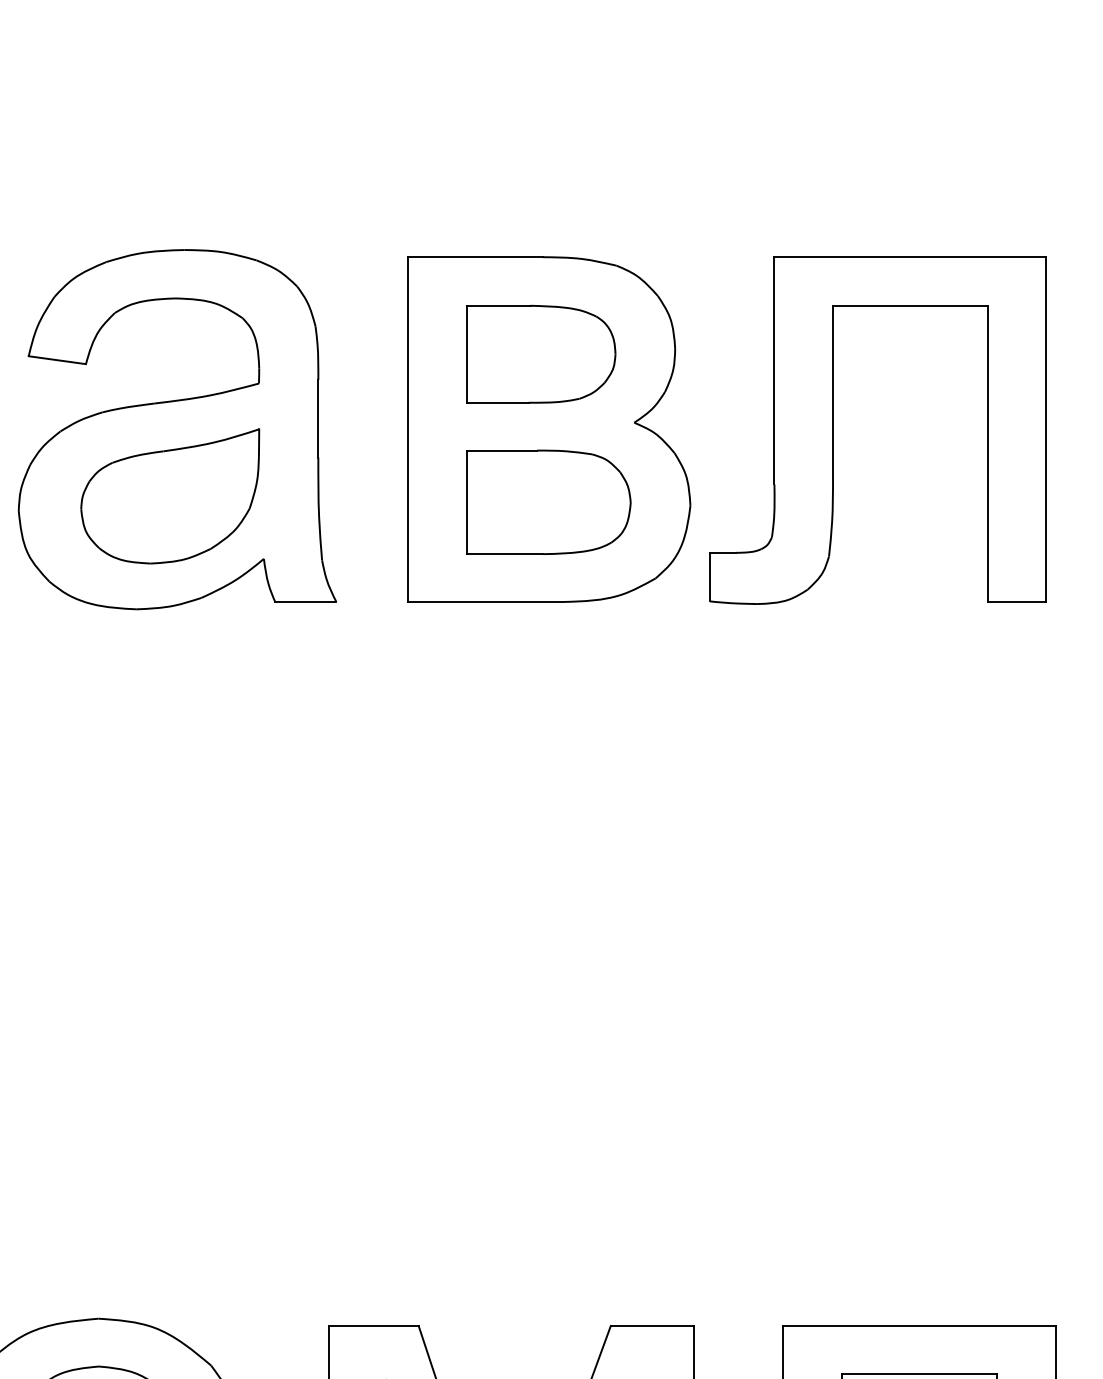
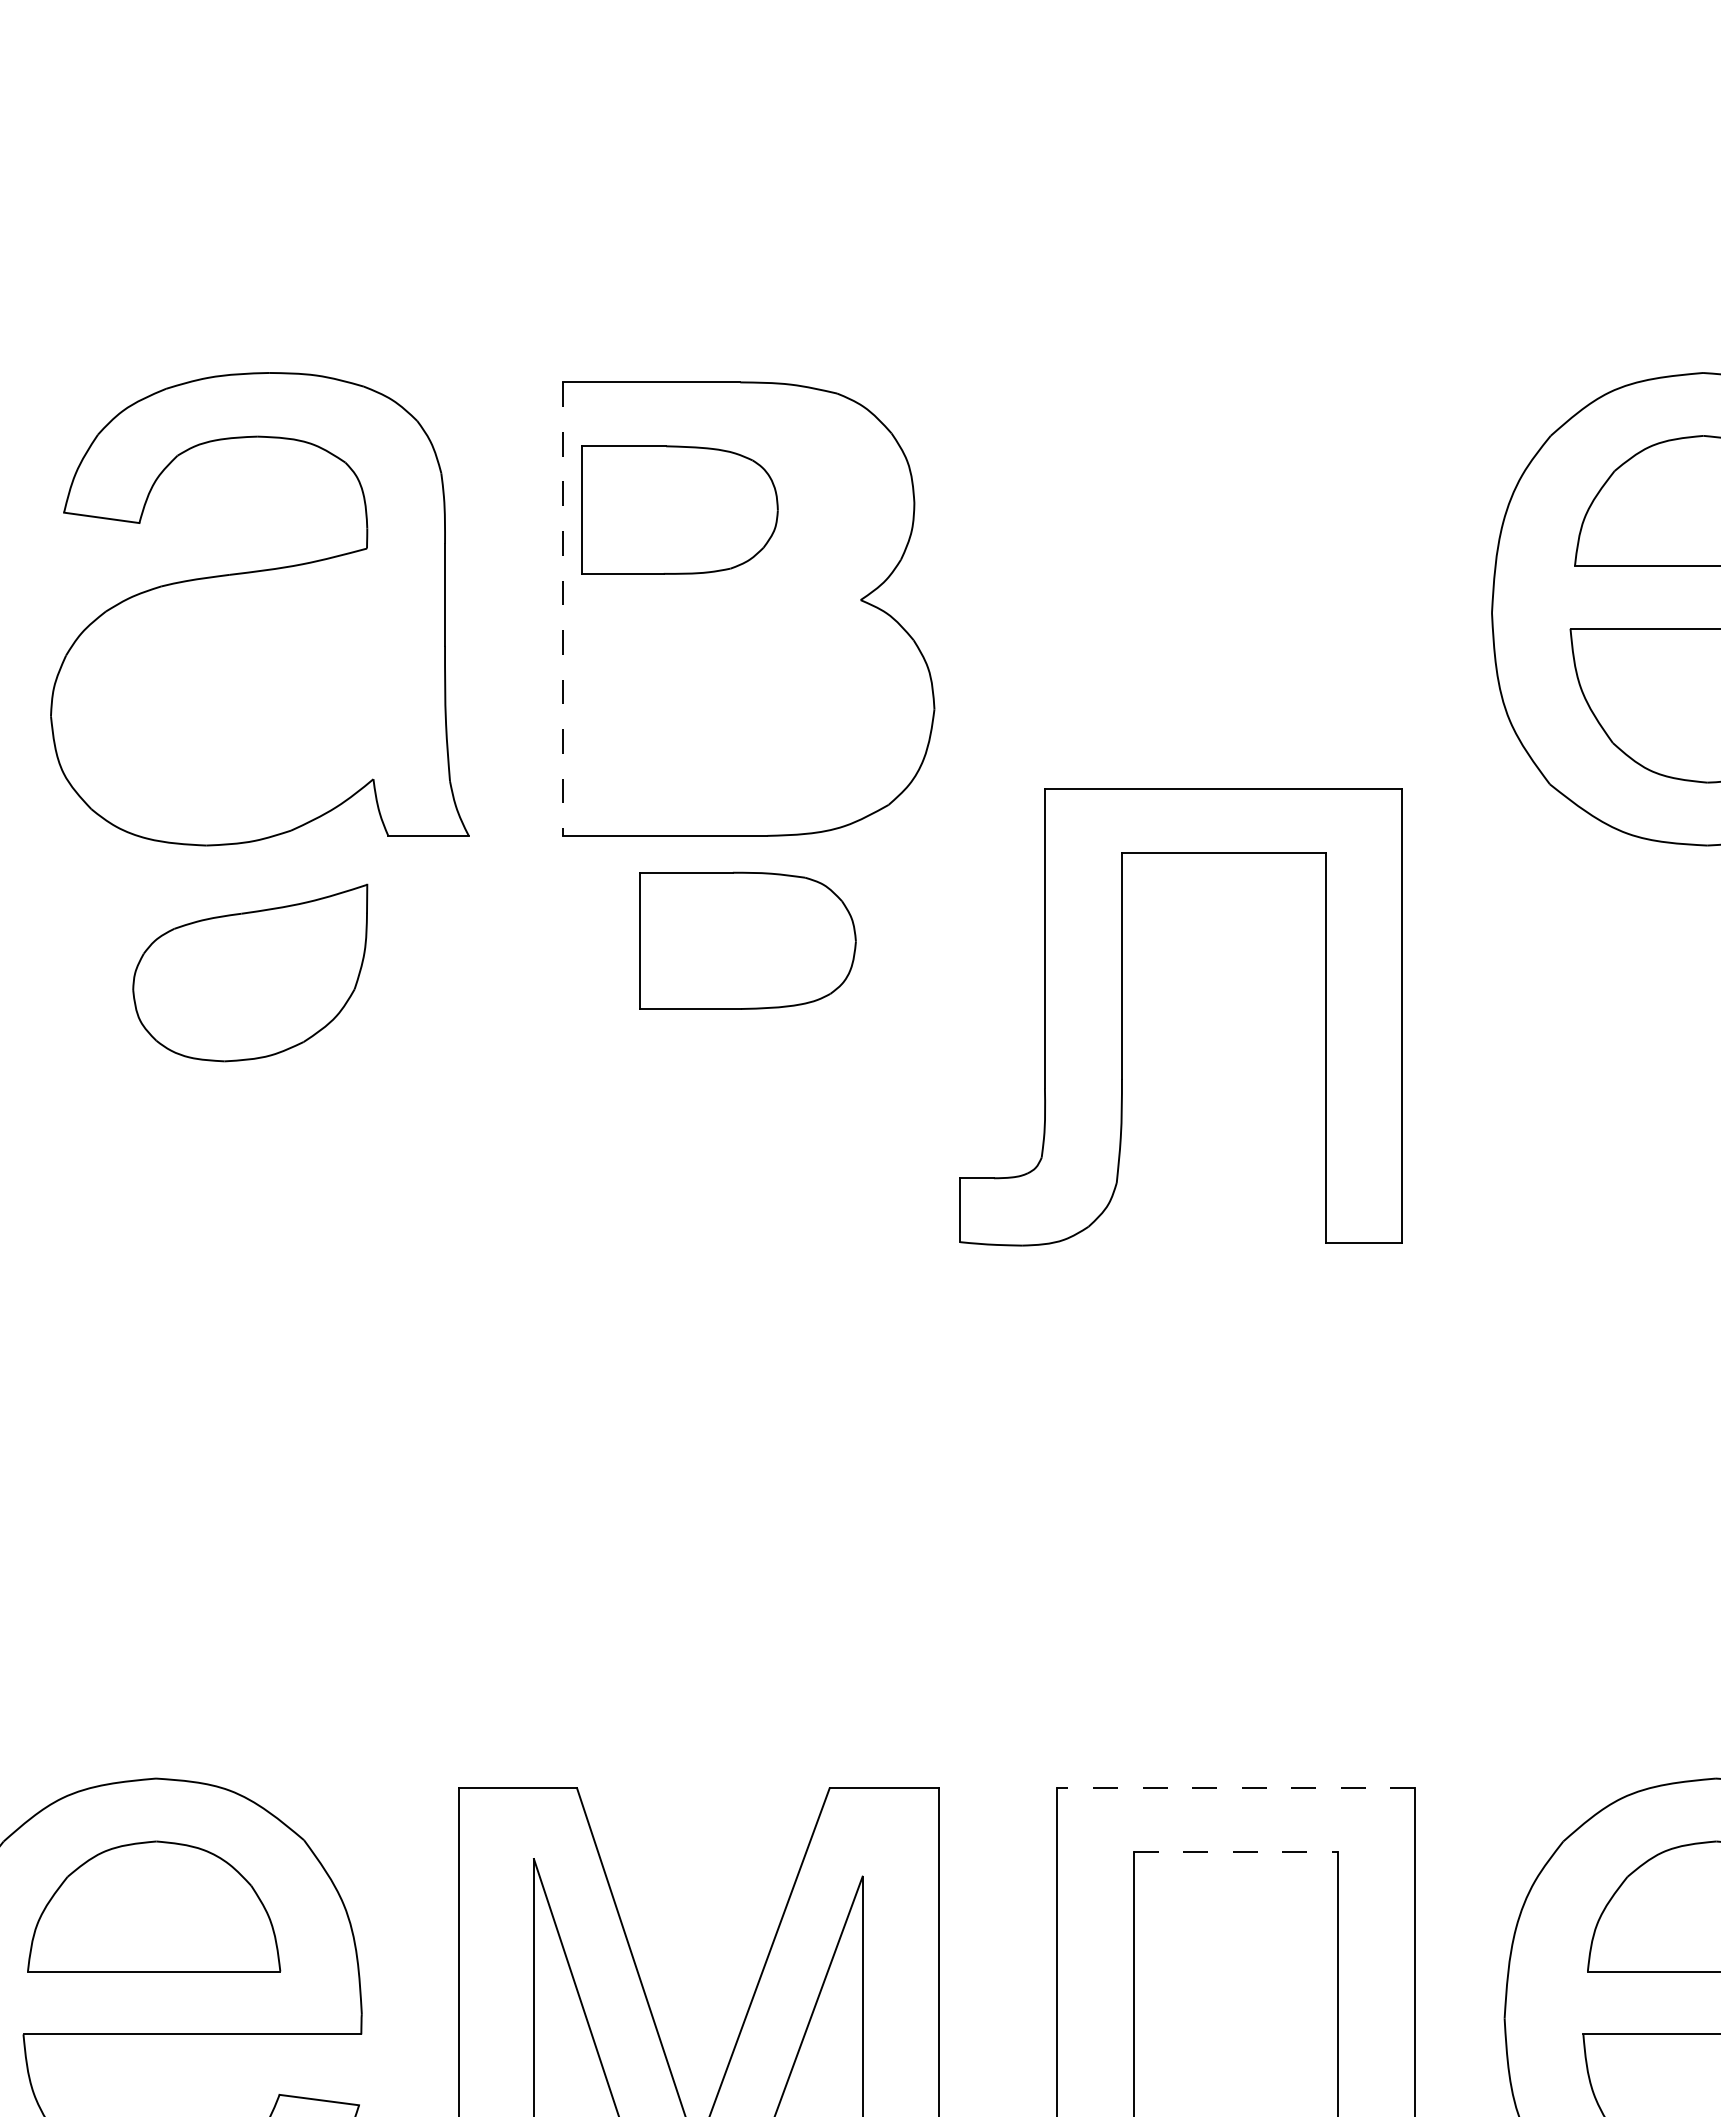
part: (540, 353) -> (679, 509), moved
line: (408, 429) -> (563, 609), solid -> dashed
part: (833, 430) -> (1122, 1017), moved
part: (170, 496) -> (250, 972), moved
part: (548, 502) -> (747, 940), moved
line: (919, 1326) -> (1235, 1788), solid -> dashed
line: (920, 1374) -> (1236, 1851), solid -> dashed

